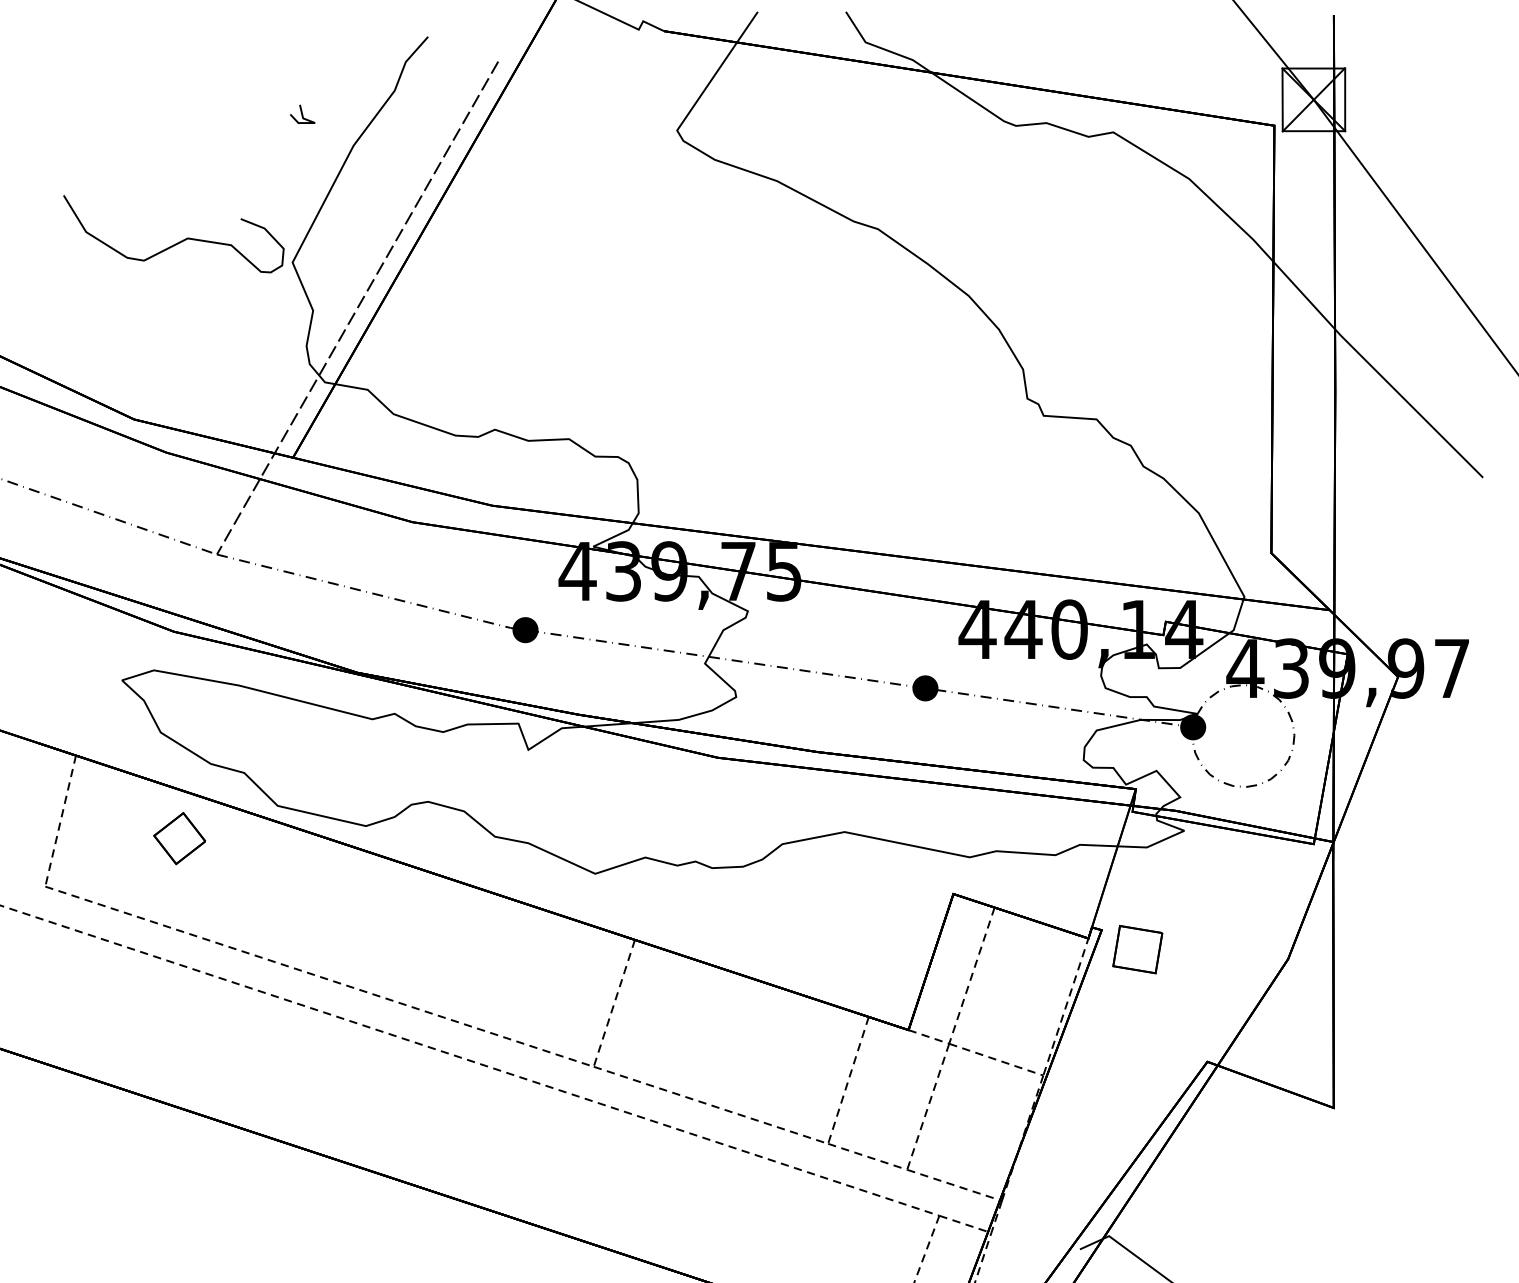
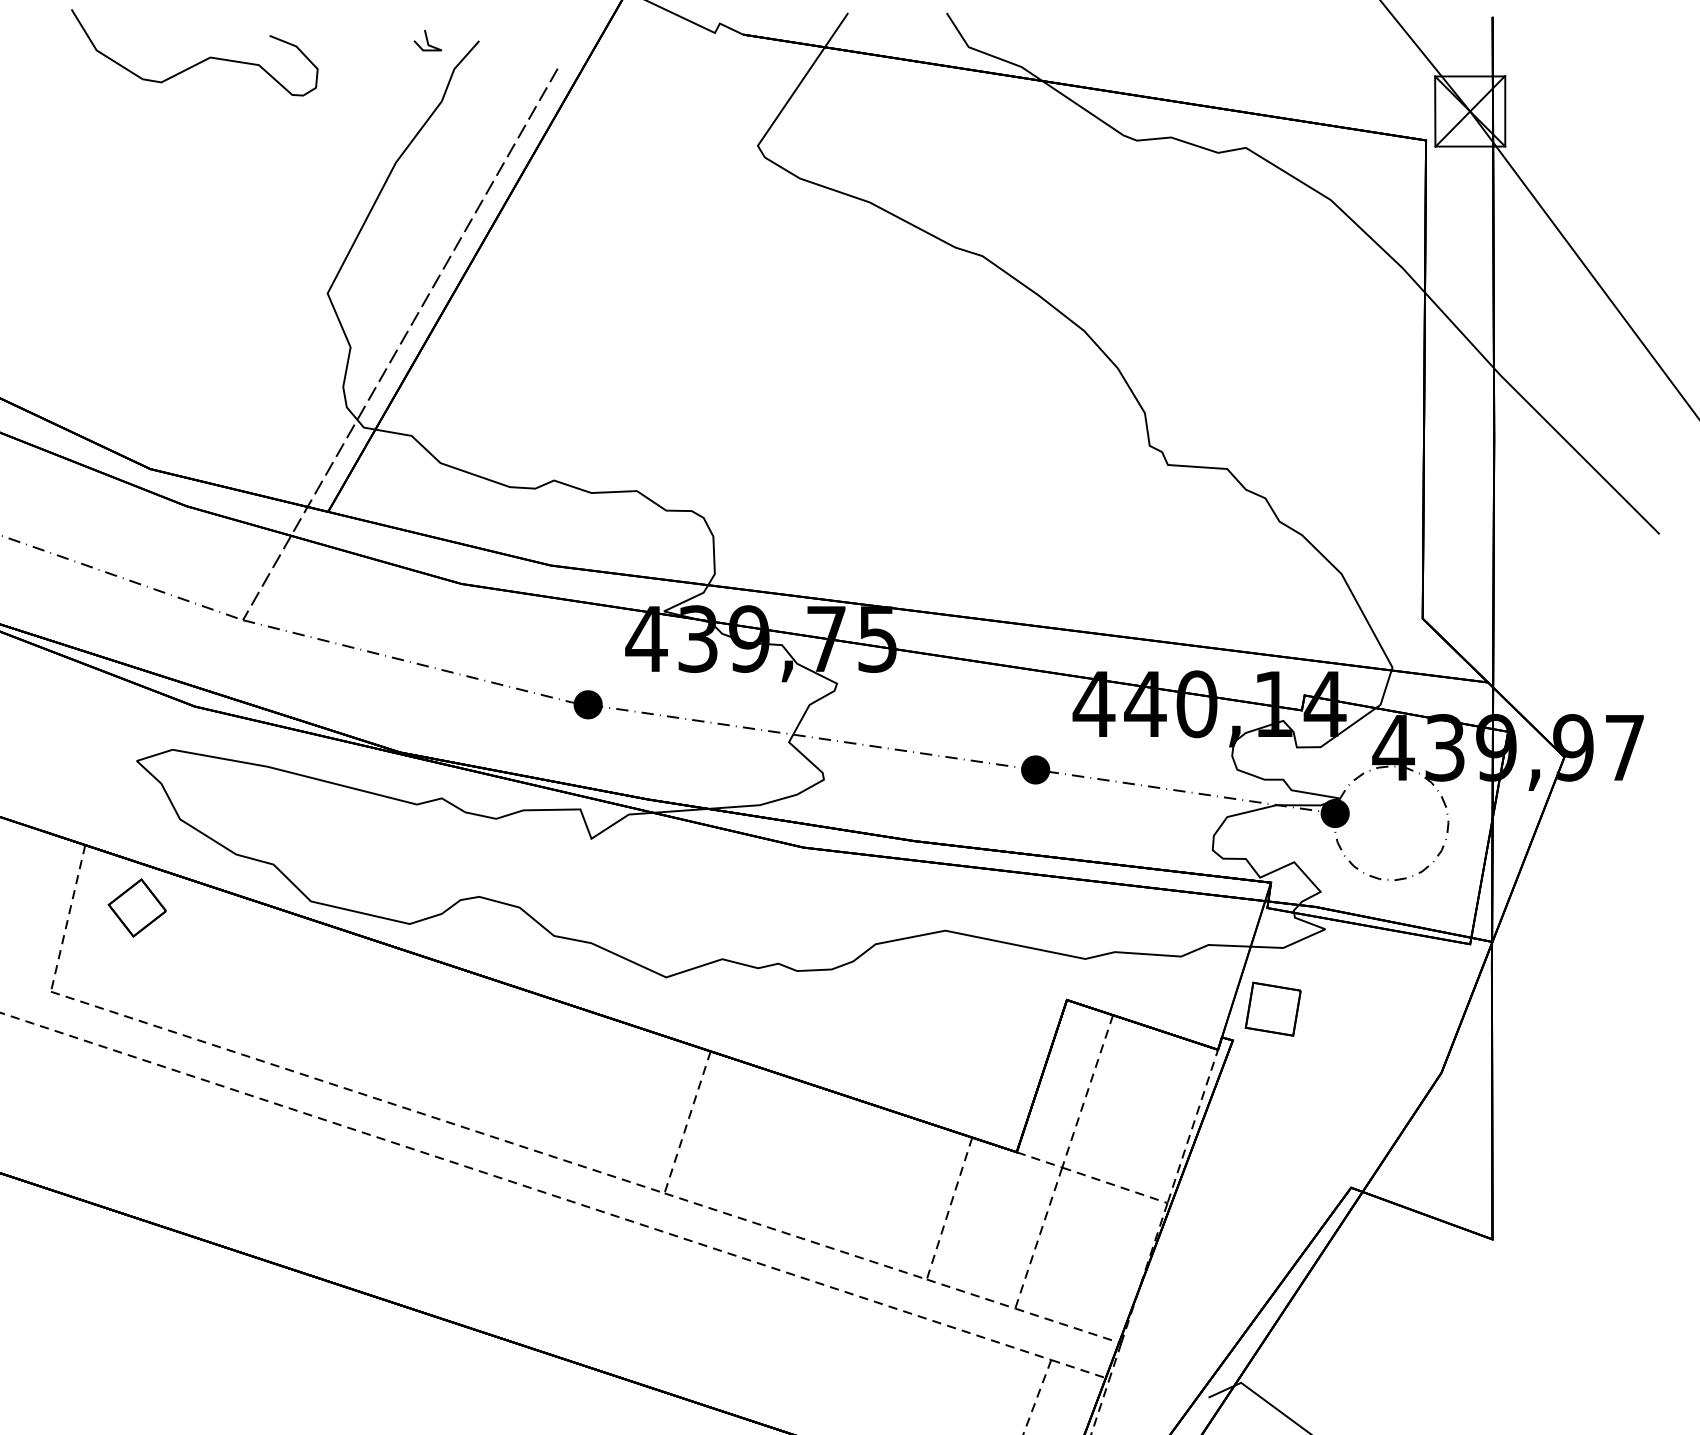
line: (302, 114) -> (427, 40), moved
curve: (177, 242) -> (198, 62), moved
part: (178, 838) -> (136, 907), moved
part: (1137, 948) -> (1272, 1008), moved

